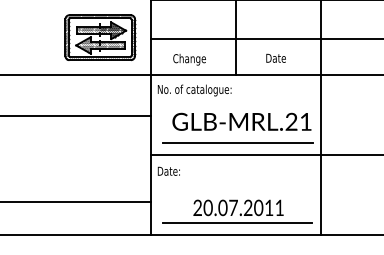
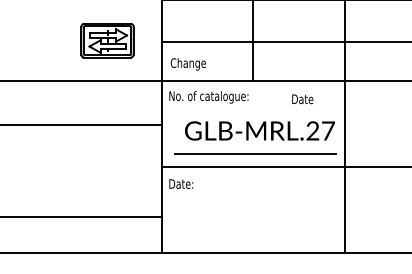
part: (100, 37) -> (107, 40), size x0.7
text: (275, 57) -> (302, 98), moved
text: (189, 59) -> (188, 64), moved
text: (306, 121) -> (328, 130), GLB-MRL.21 -> GLB-MRL.27
part: (237, 211) -> (254, 227), removed

